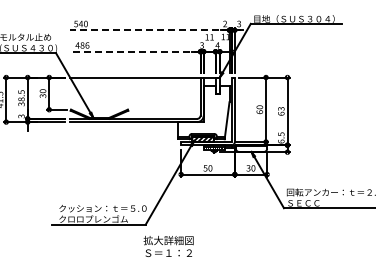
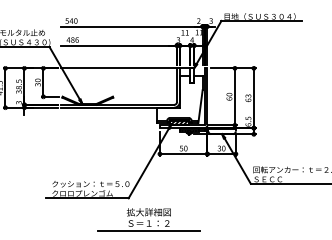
line: (149, 30) -> (131, 26), dashed -> solid
line: (134, 51) -> (118, 45), dashed -> solid
line: (168, 262) -> (148, 231), added

